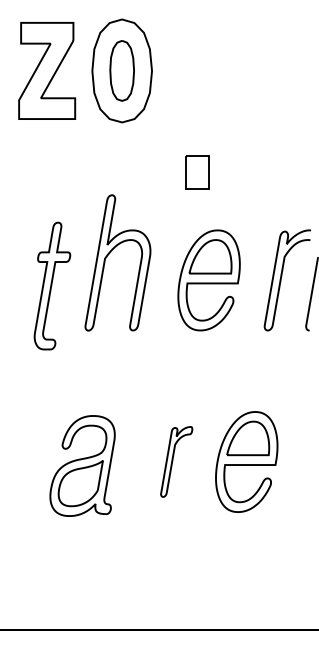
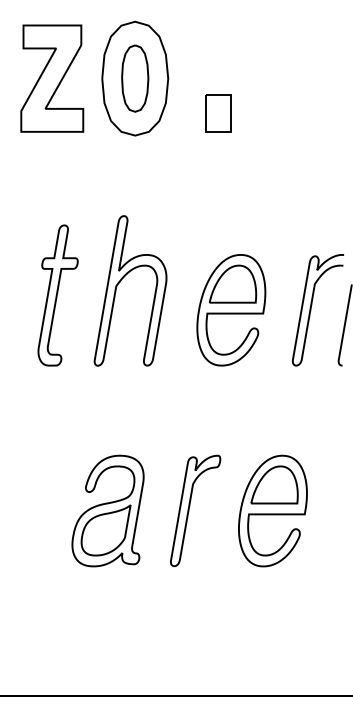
part: (197, 172) -> (218, 113), moved
part: (52, 285) -> (58, 294), moved
part: (176, 461) -> (195, 510), size x1.43
part: (82, 465) -> (107, 510), moved

